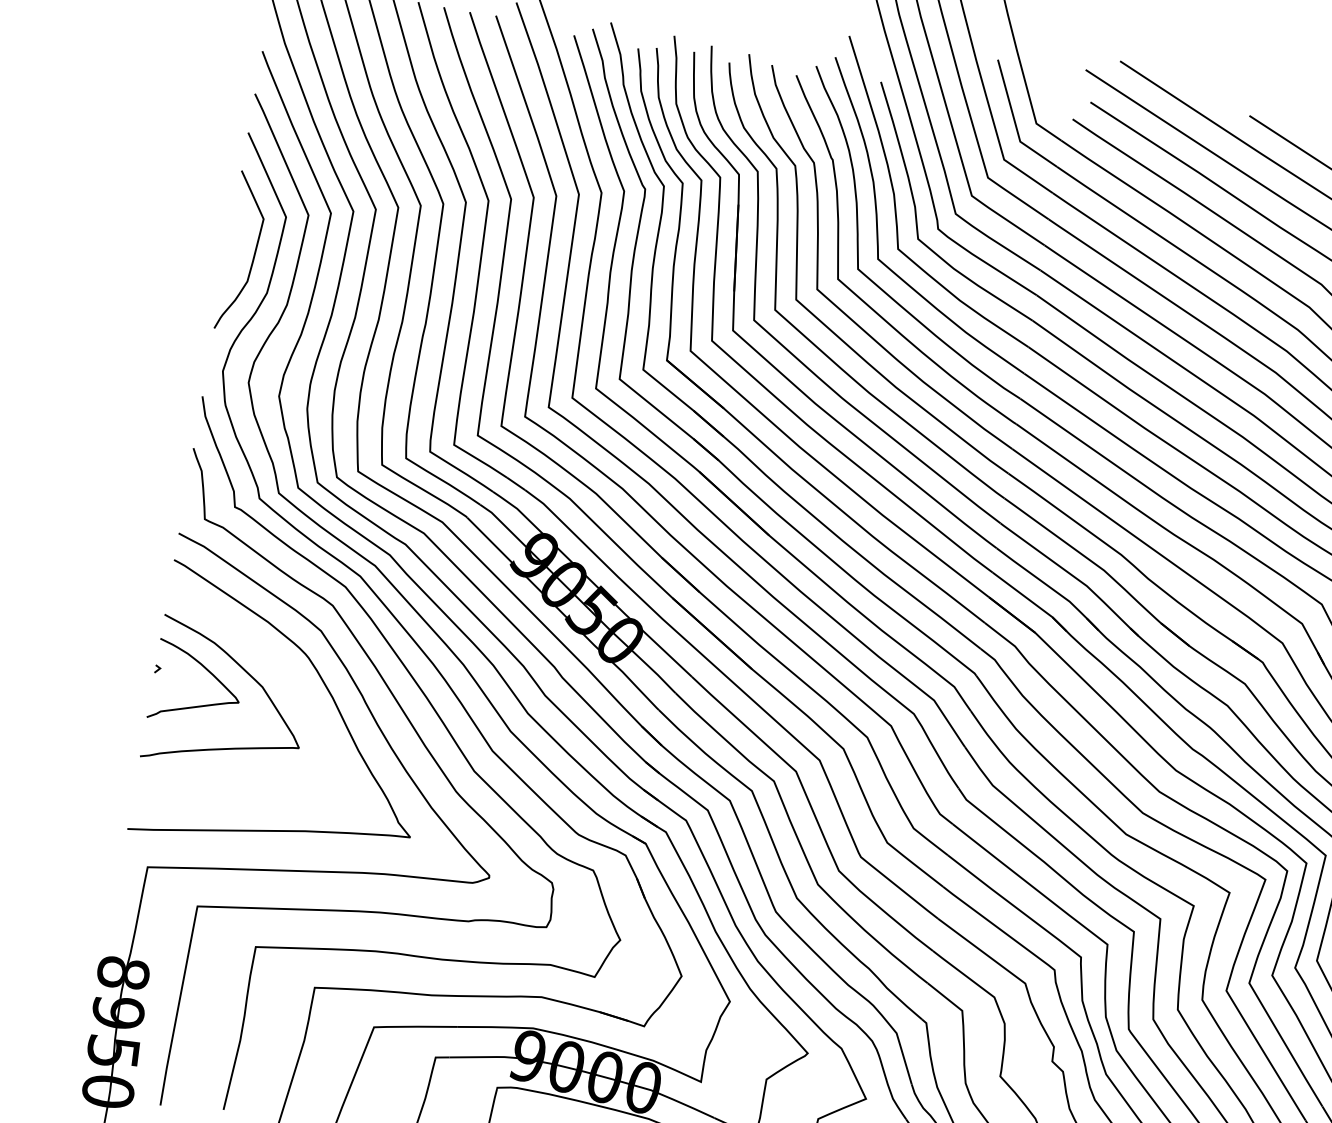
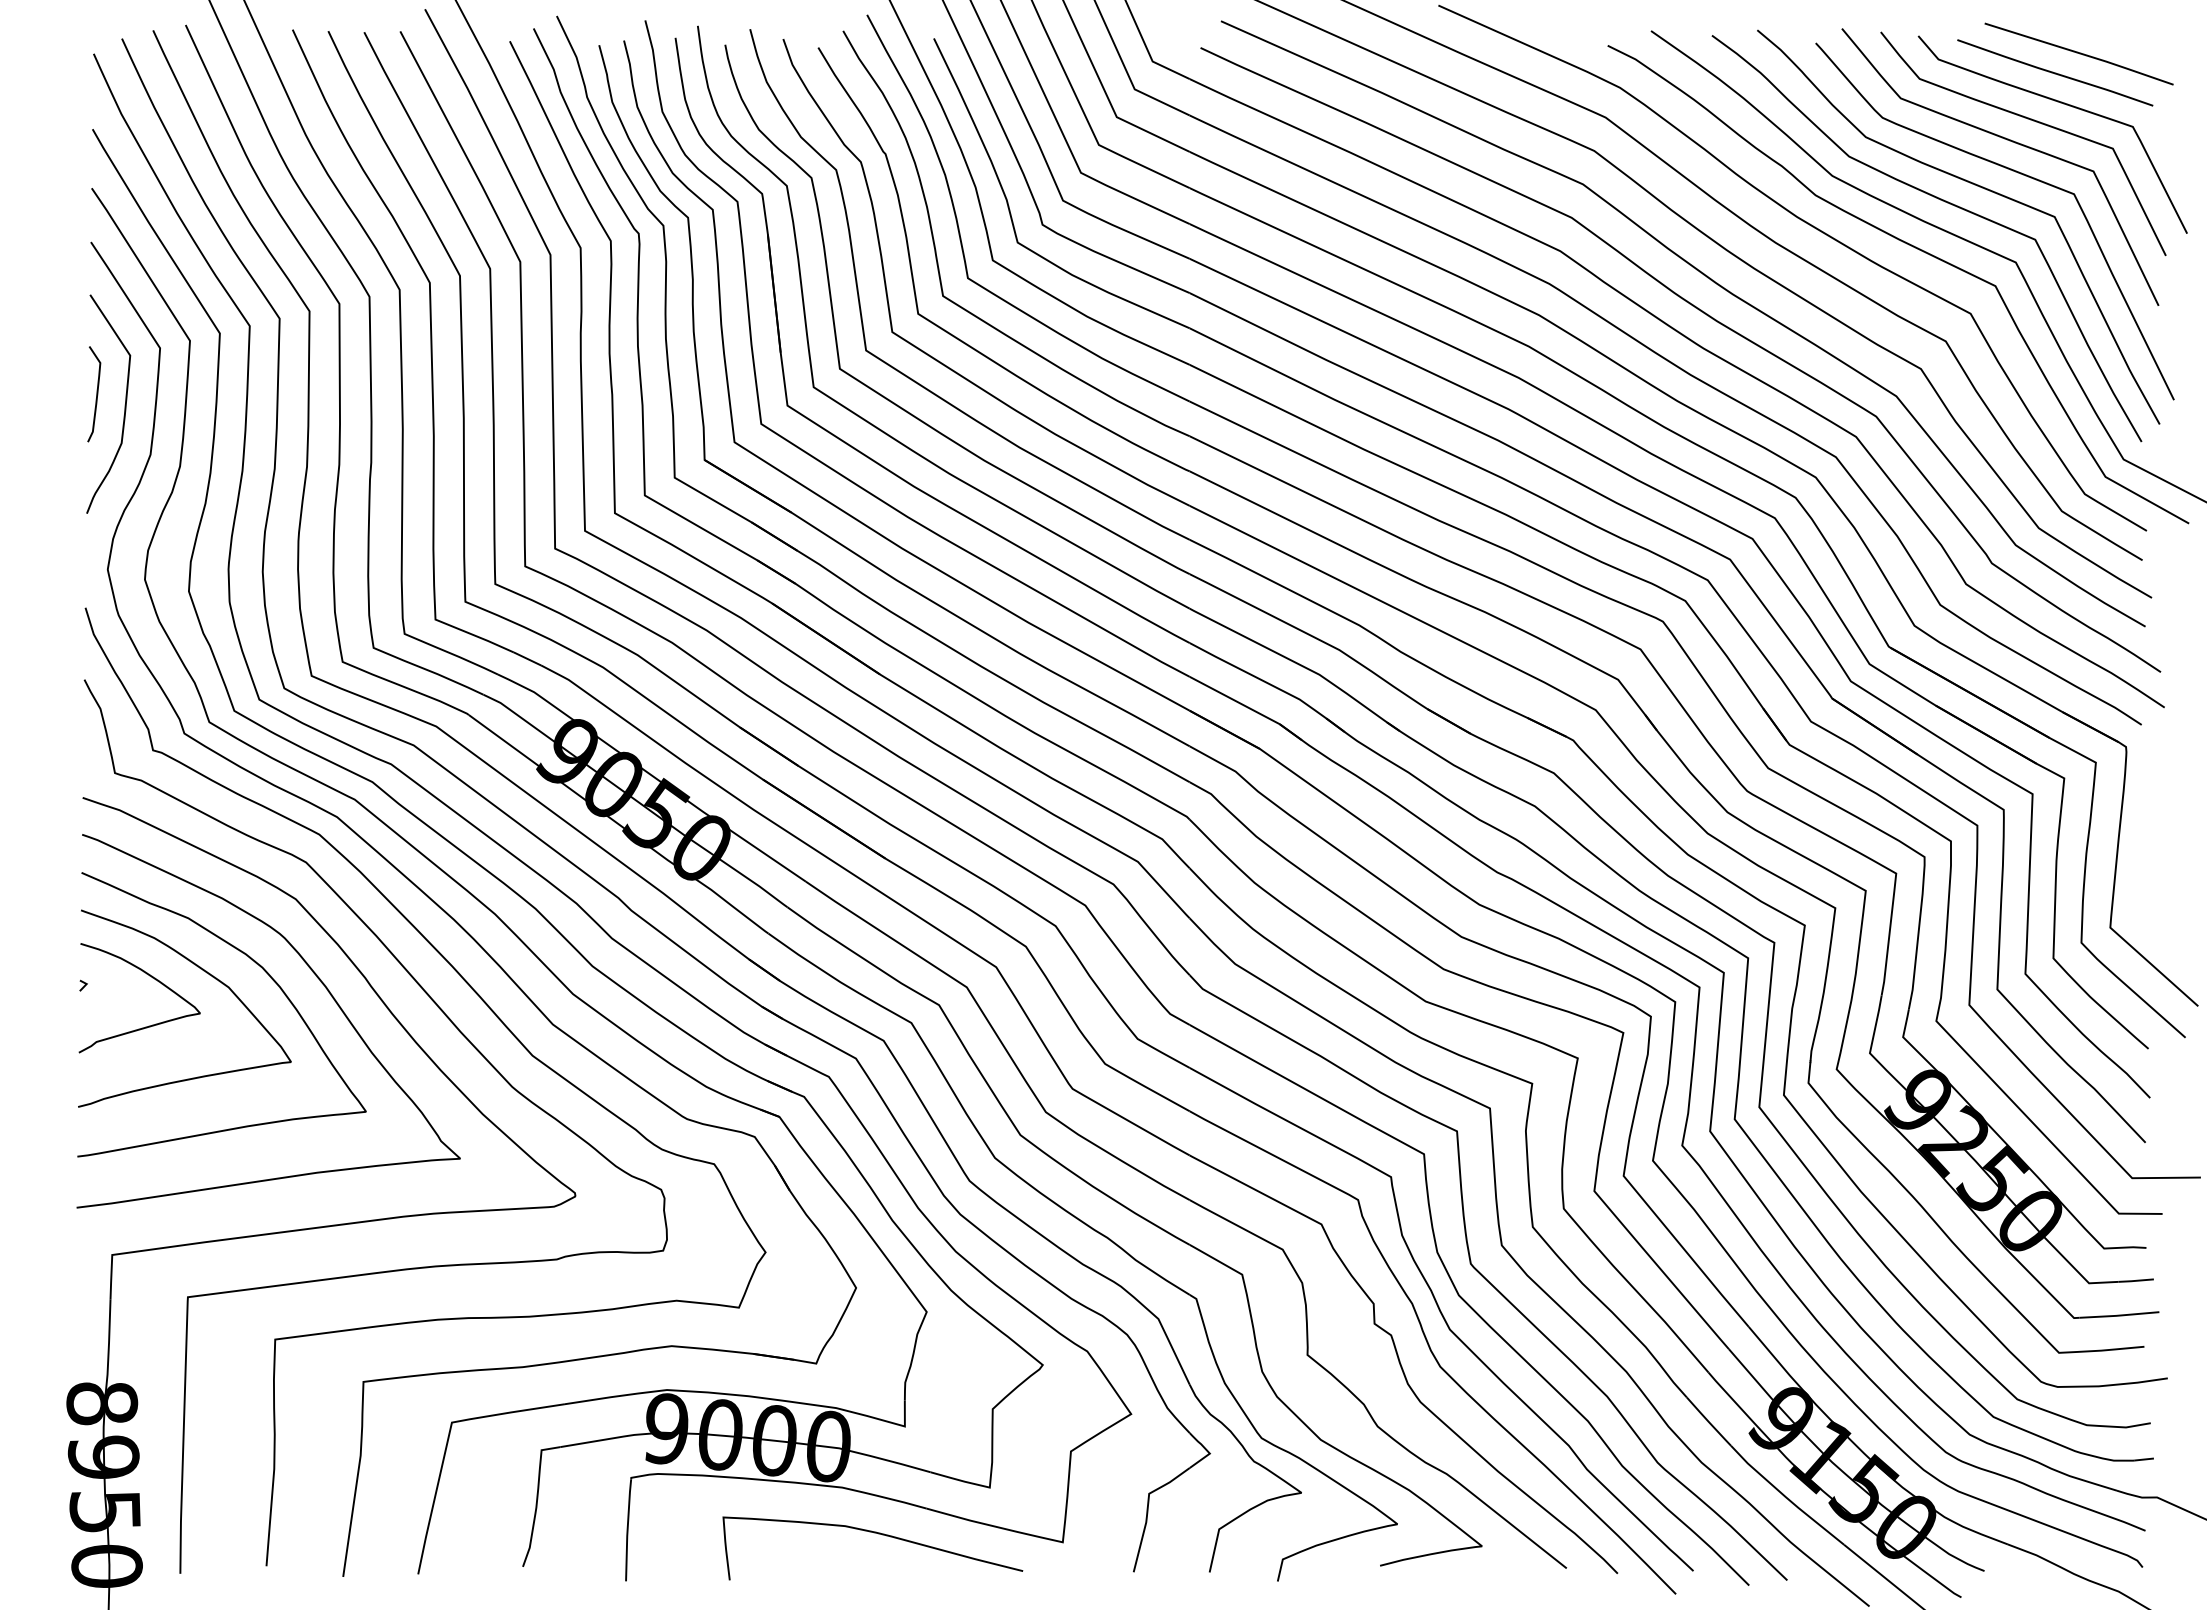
curve: (234, 243) -> (96, 394), added
curve: (290, 679) -> (264, 971), added

